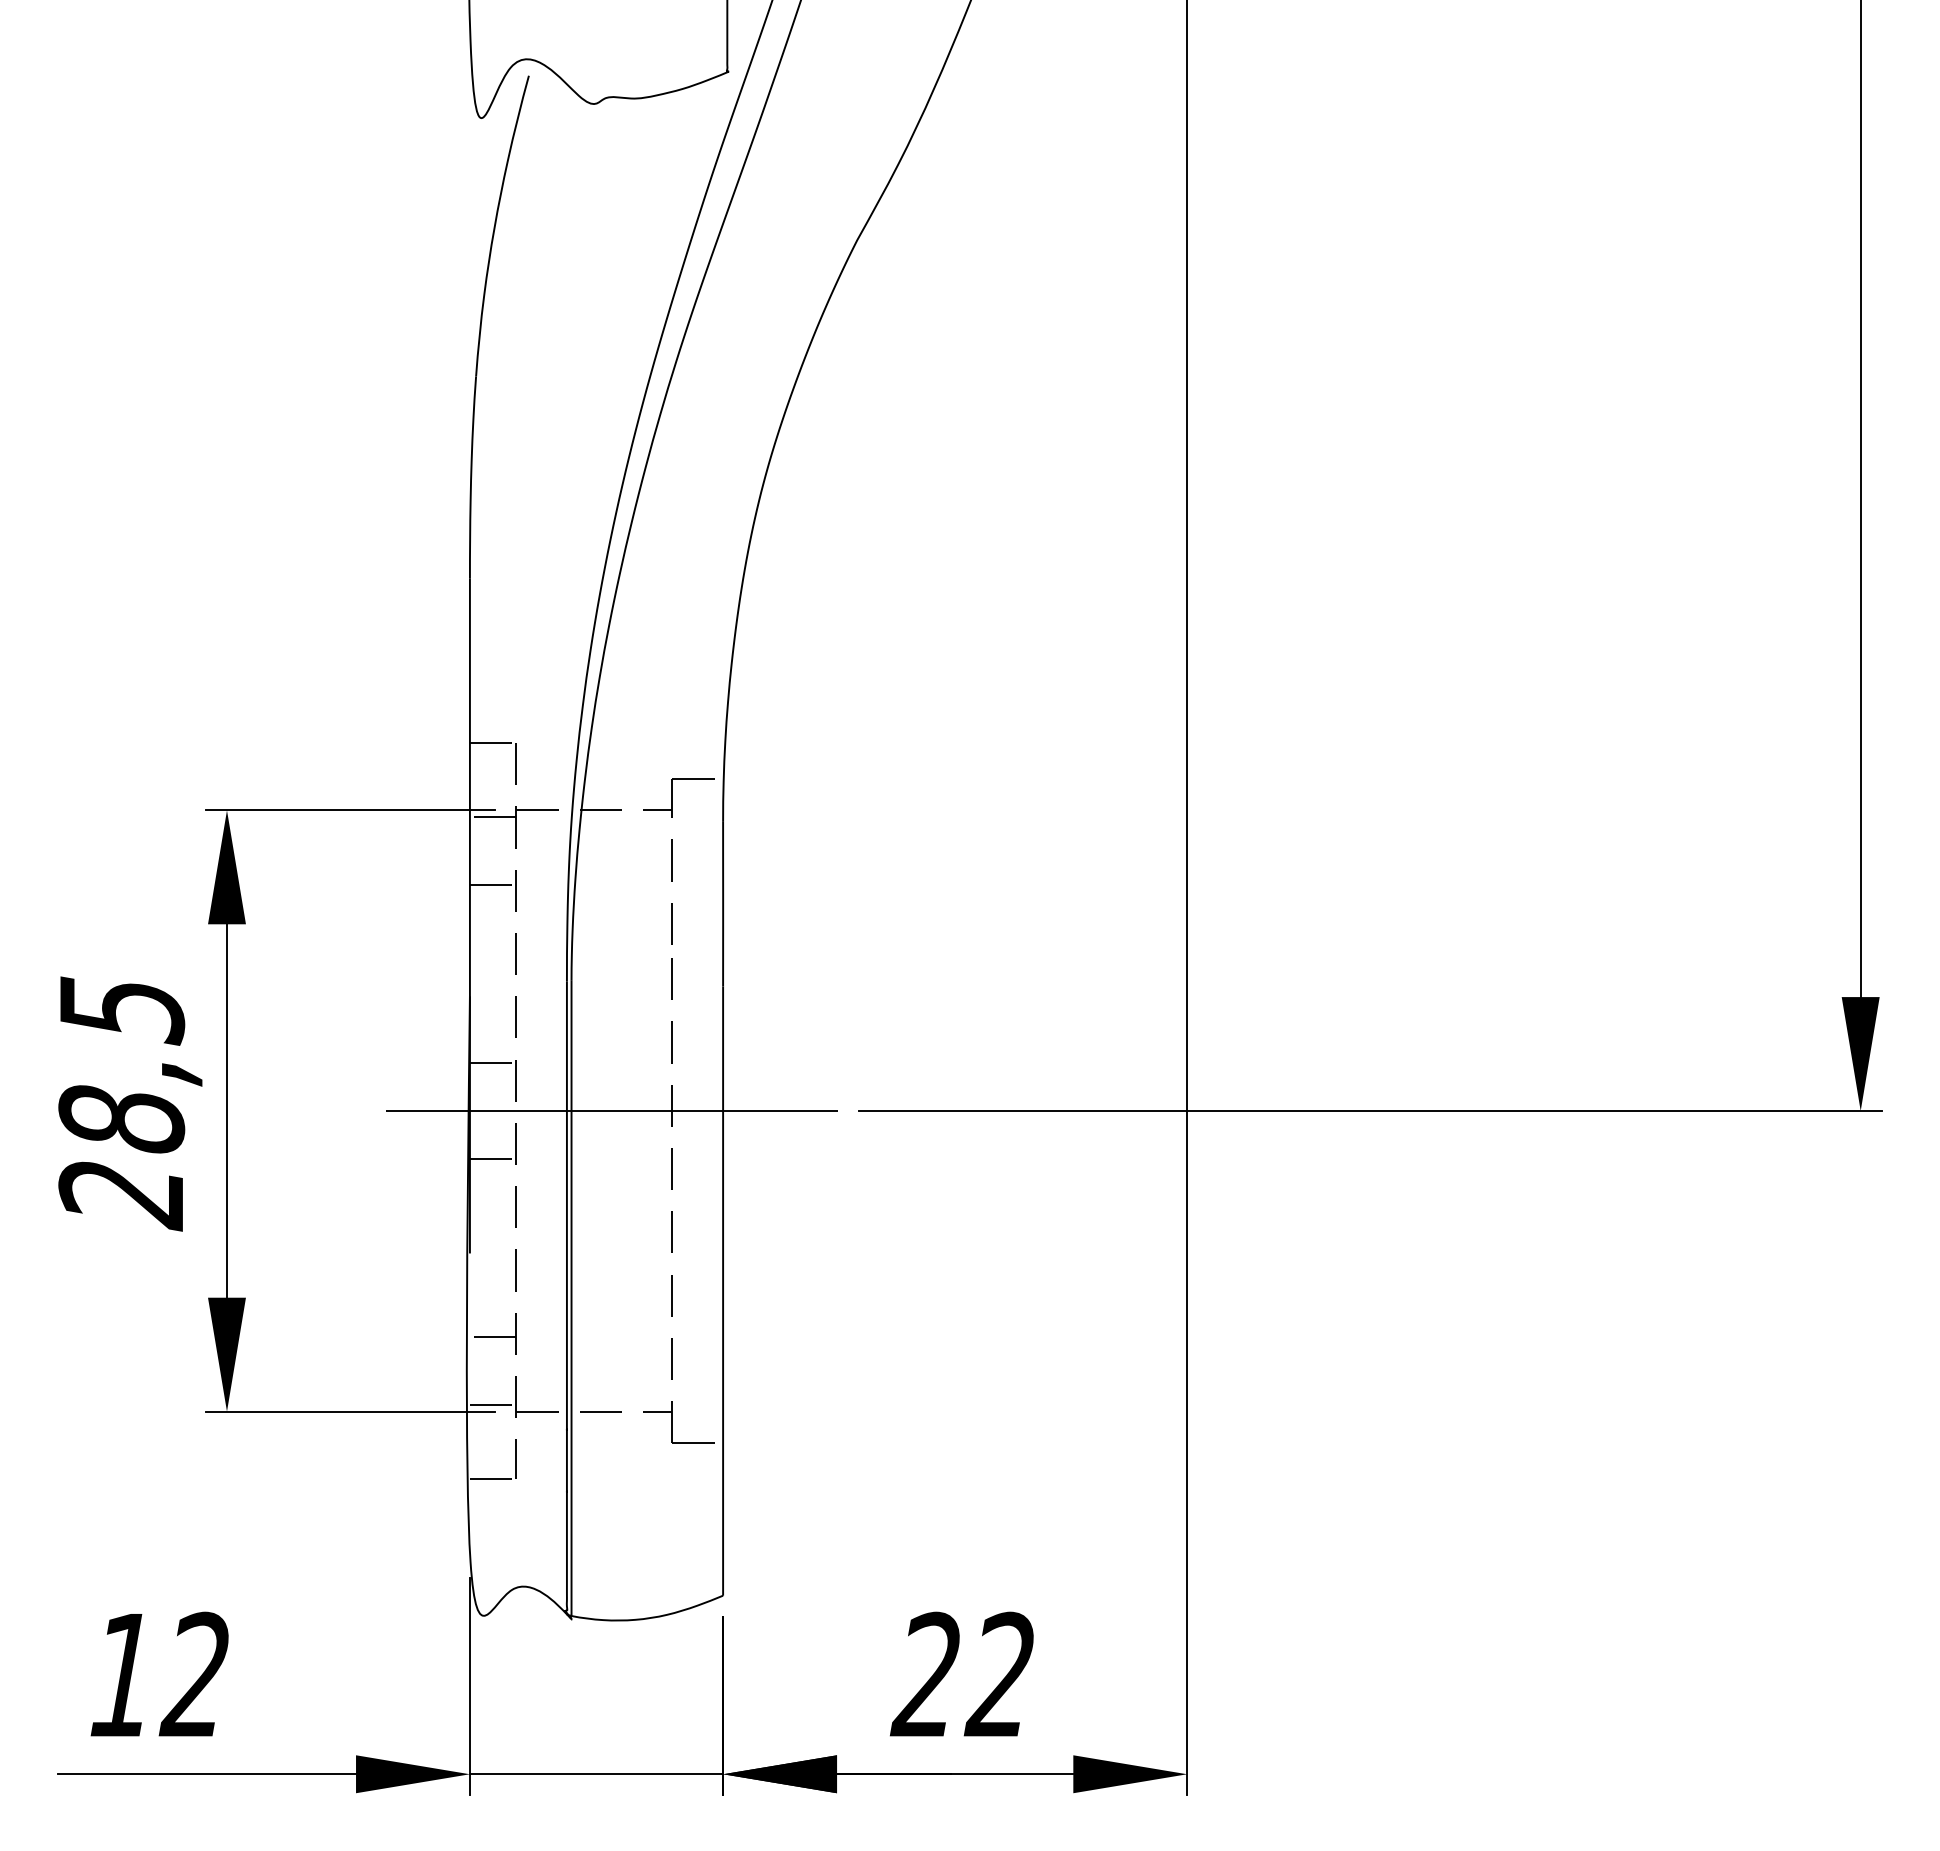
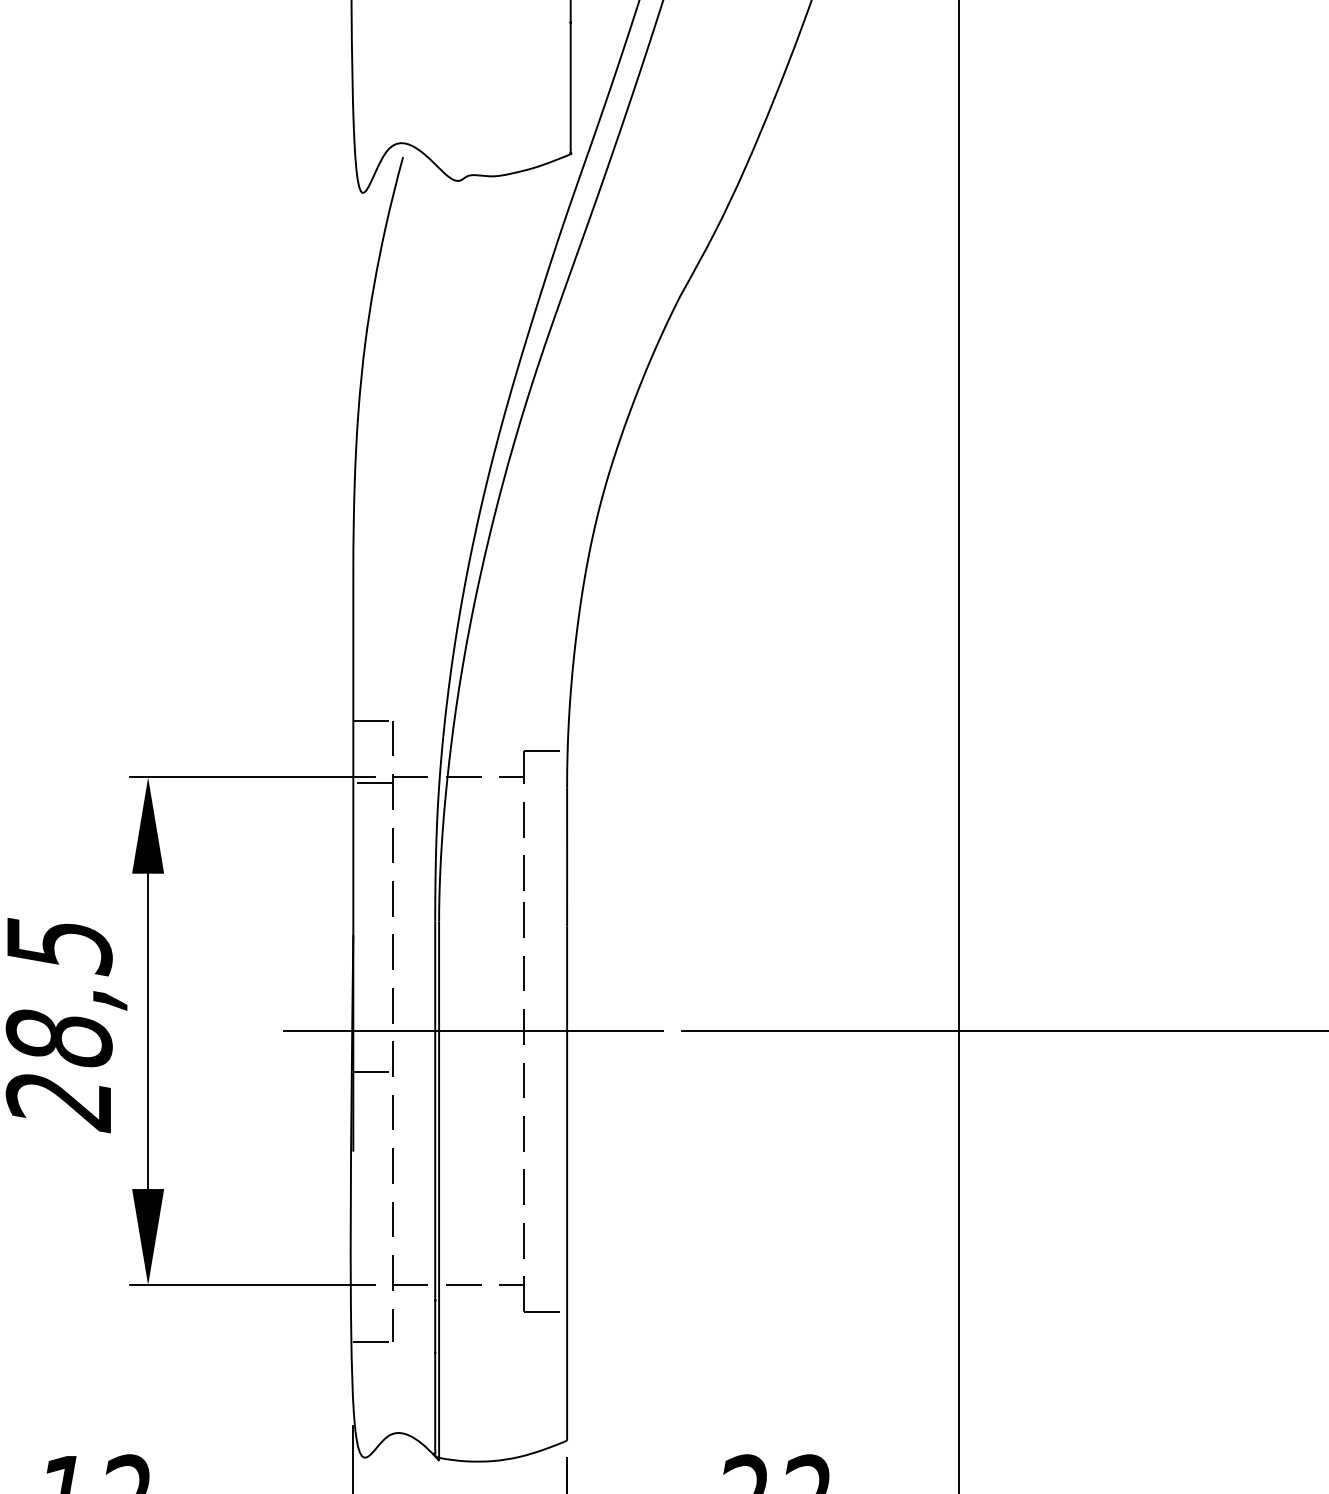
line: (492, 885) -> (372, 840), removed
line: (492, 1062) -> (372, 990), removed
line: (492, 1336) -> (372, 1221), removed
line: (492, 1405) -> (372, 1280), removed

